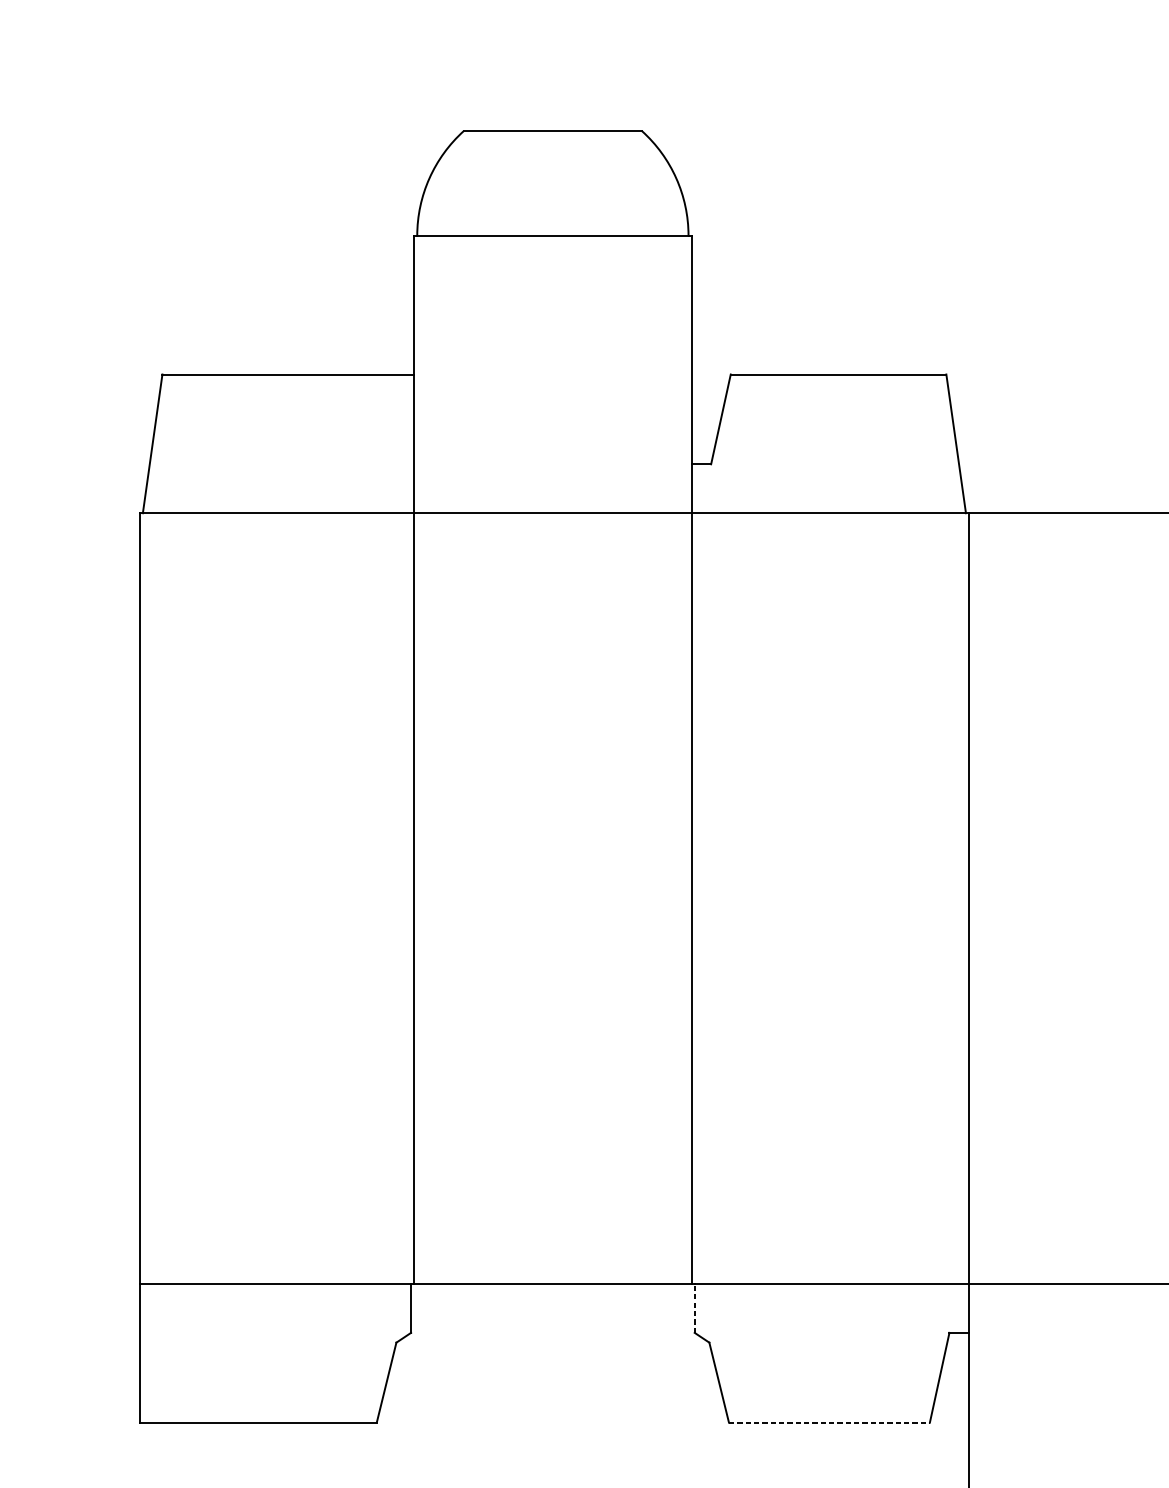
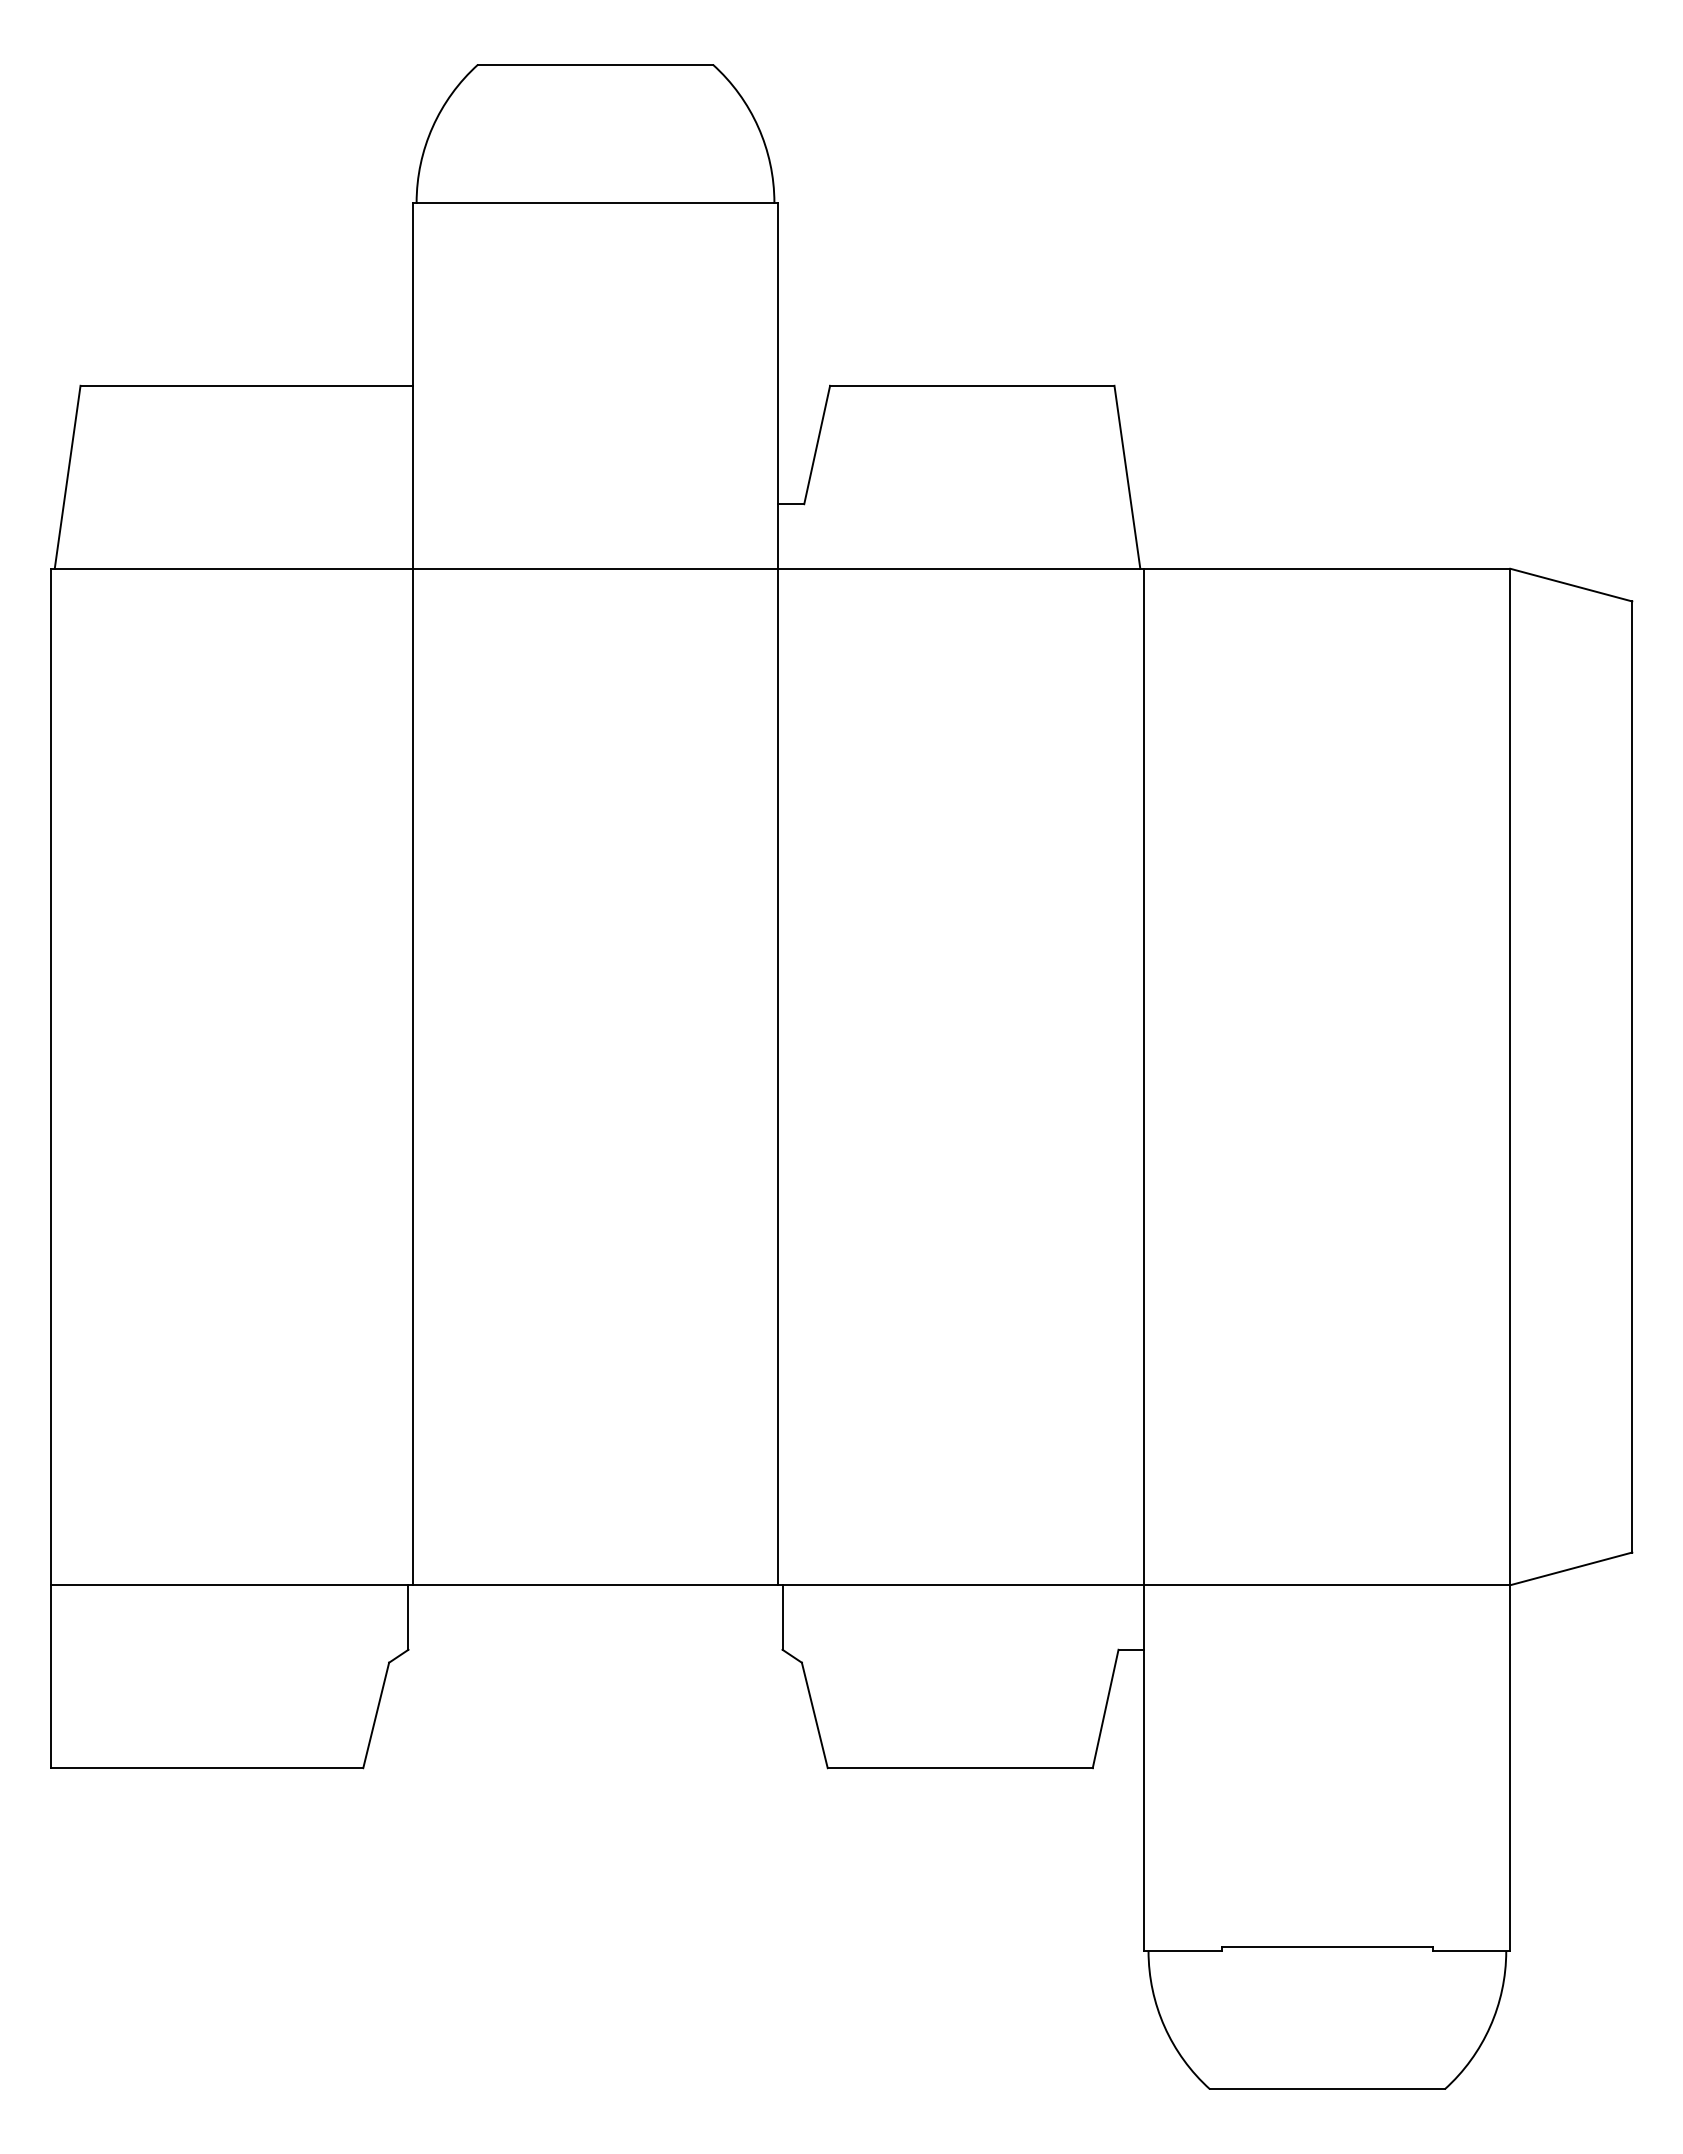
line: (694, 1308) -> (782, 1617), dashed -> solid
line: (829, 1422) -> (960, 1768), dashed -> solid

